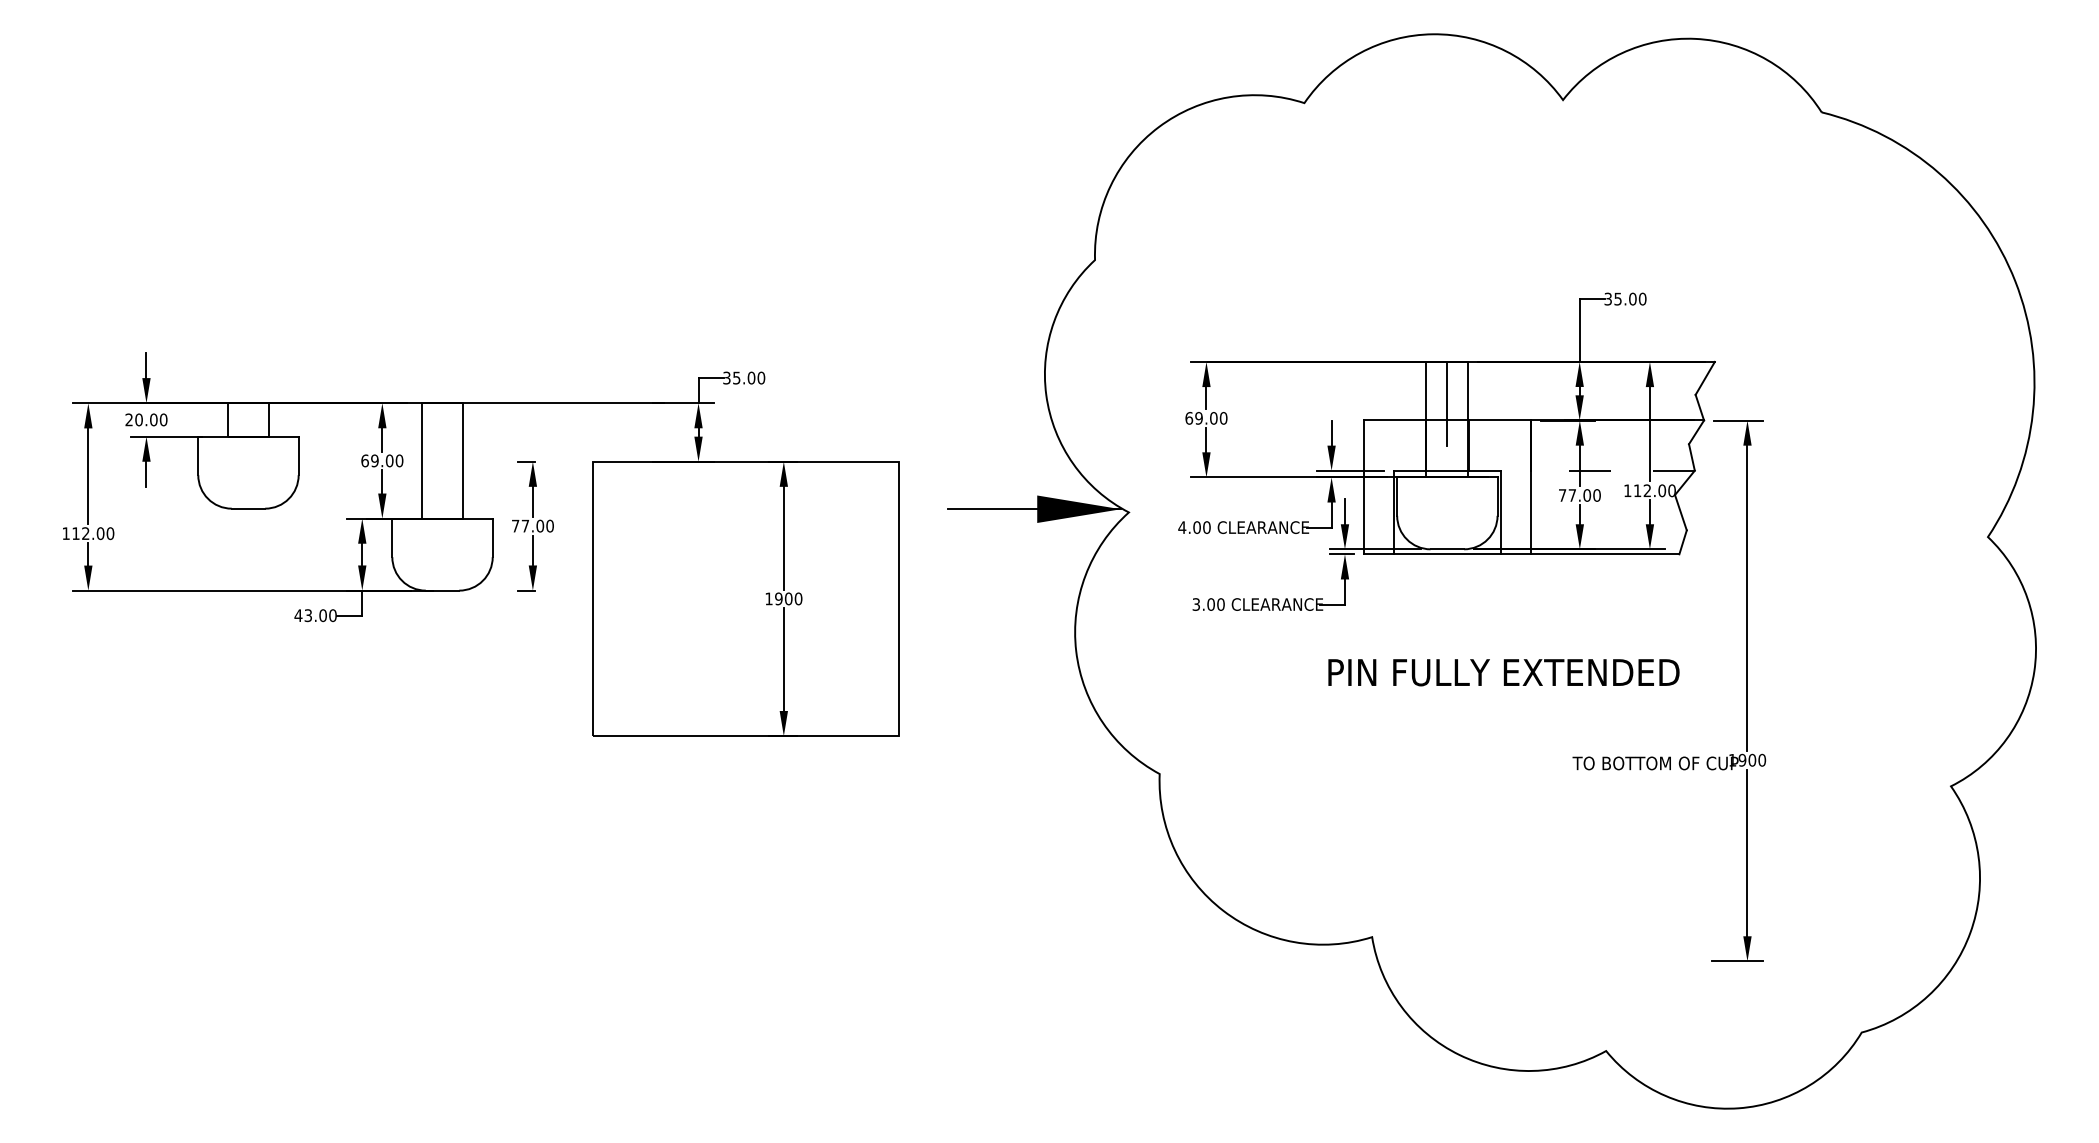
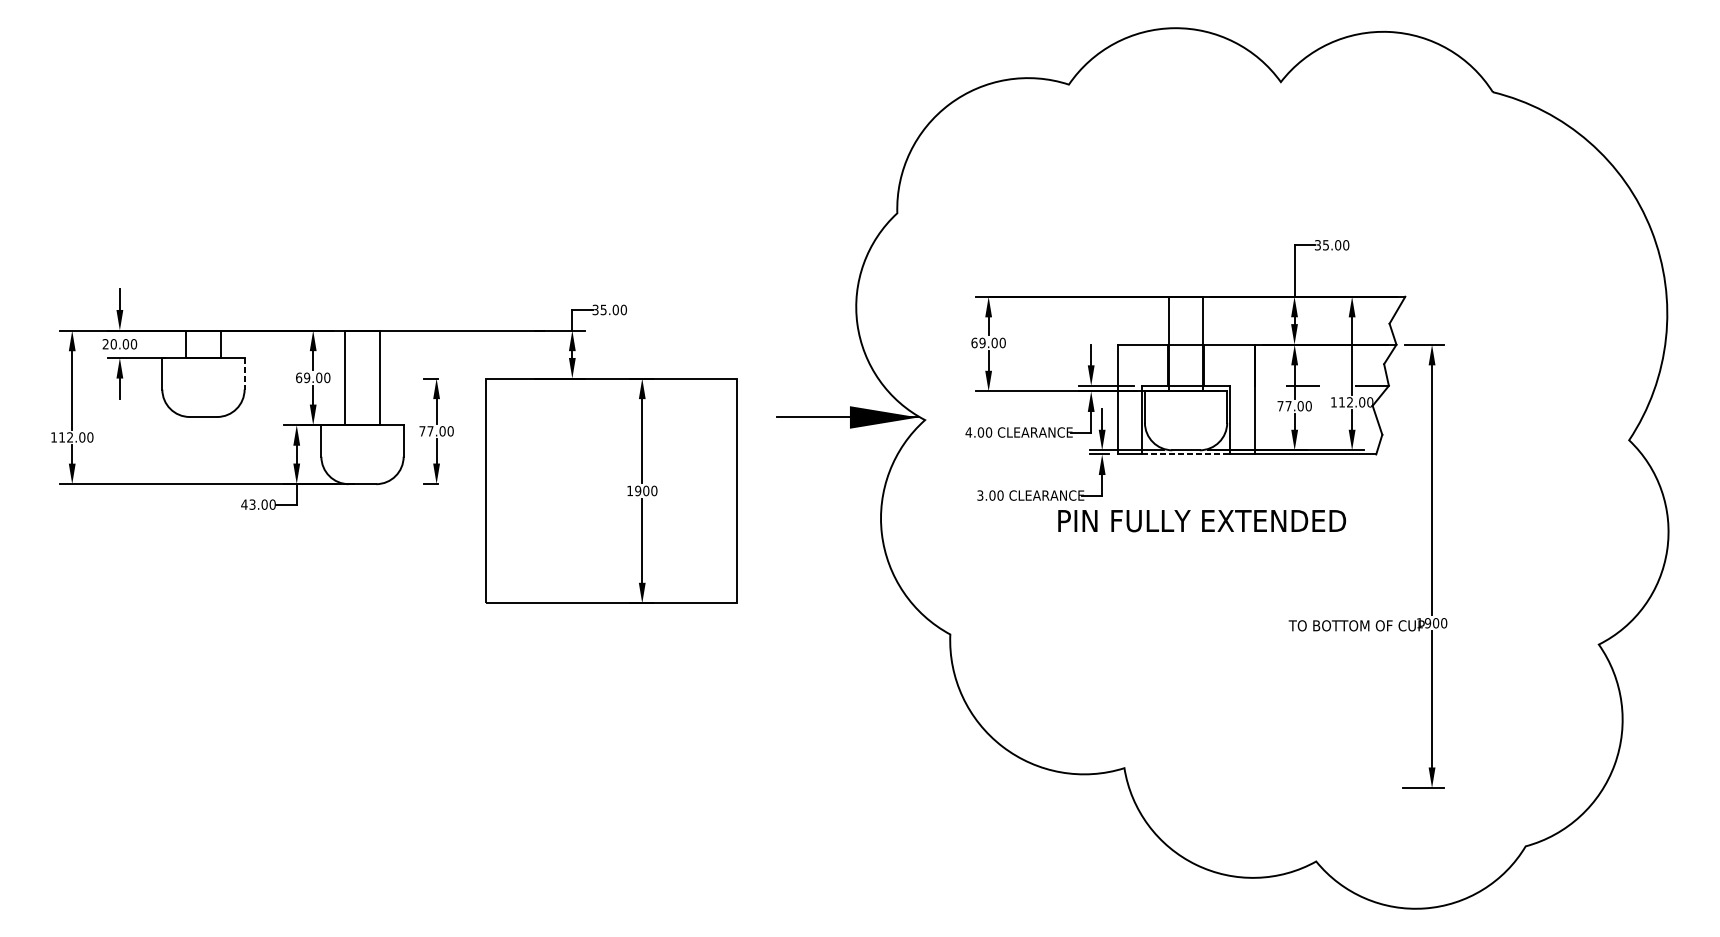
line: (1447, 403) -> (1186, 330), removed
line: (298, 456) -> (244, 374), solid -> dashed
line: (1447, 554) -> (1186, 454), solid -> dashed
text: (1503, 672) -> (1201, 520), moved

